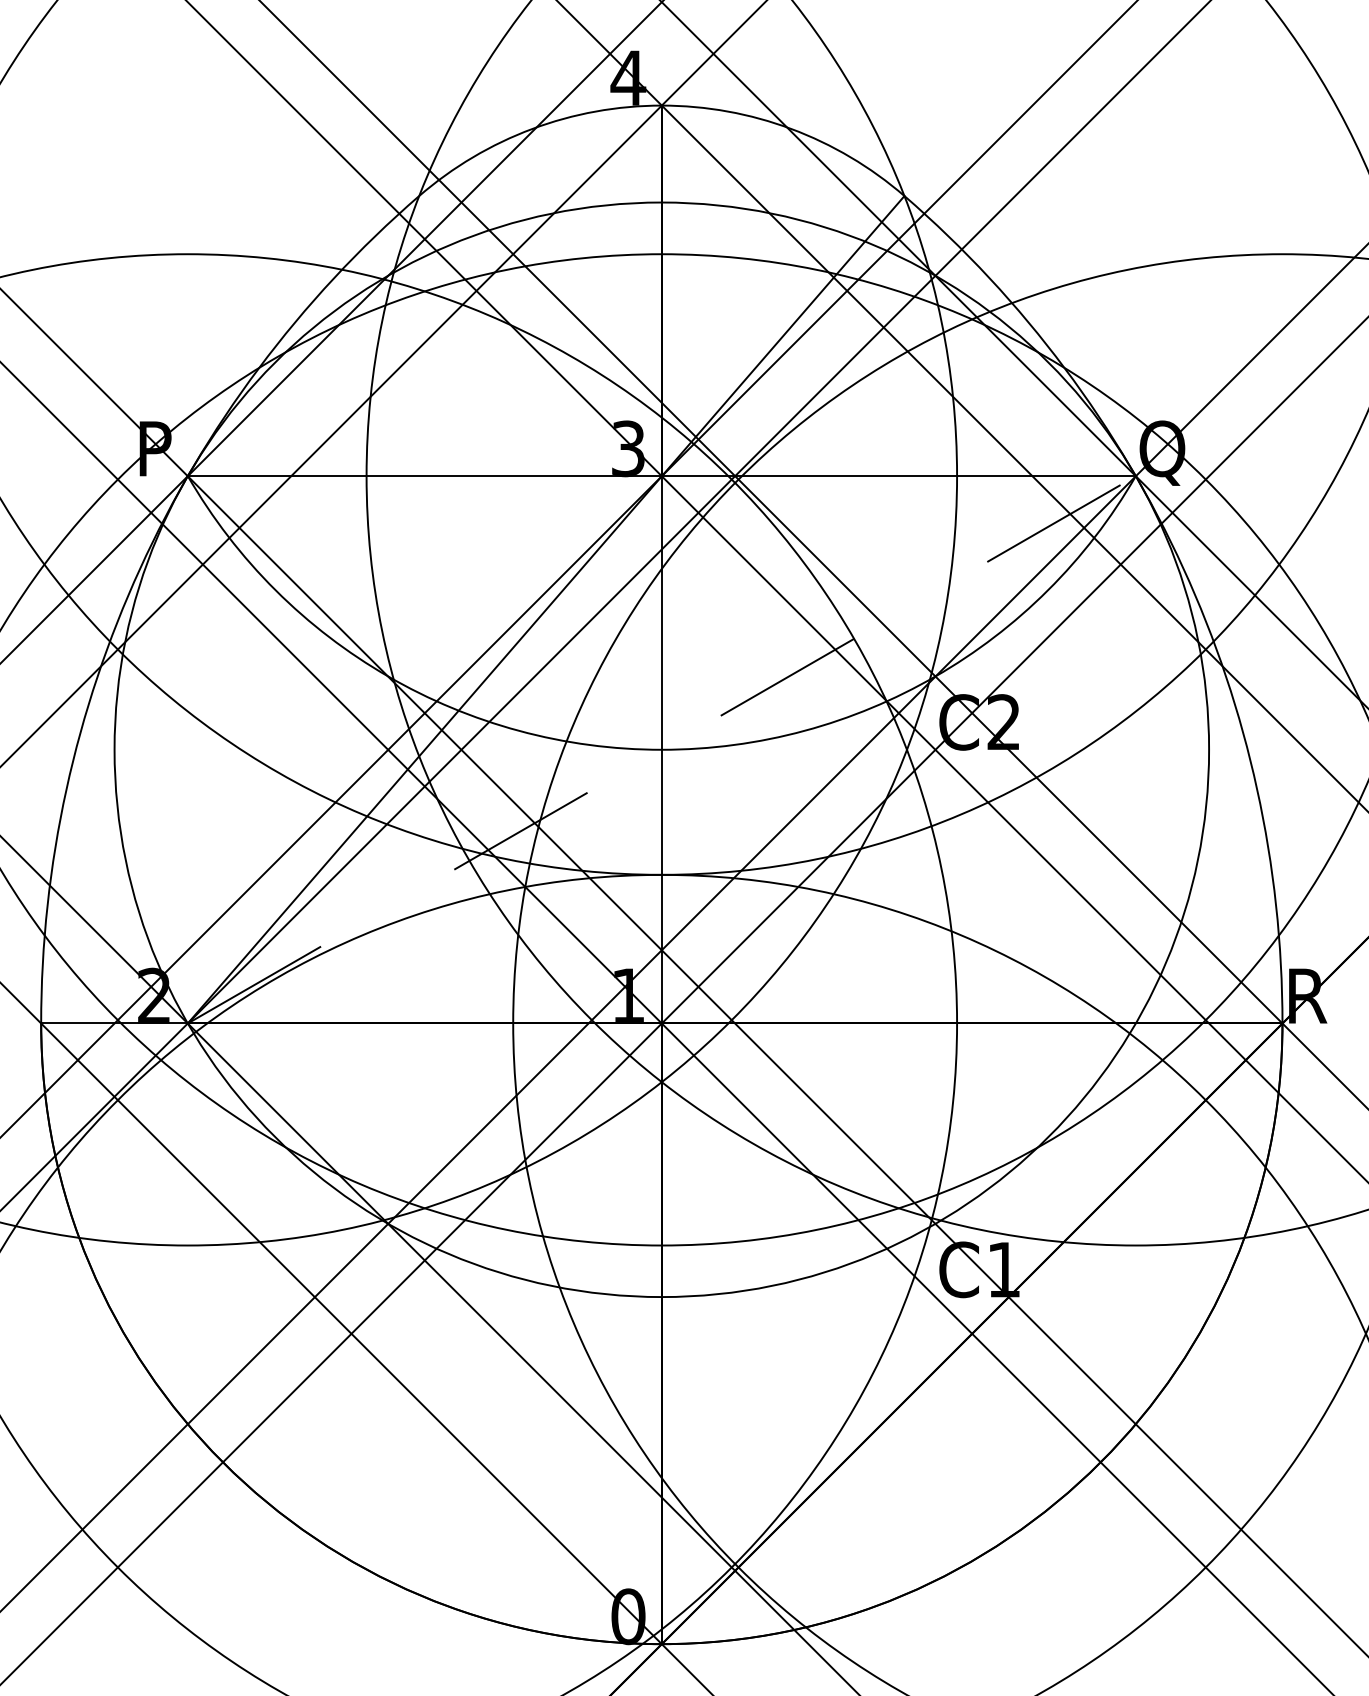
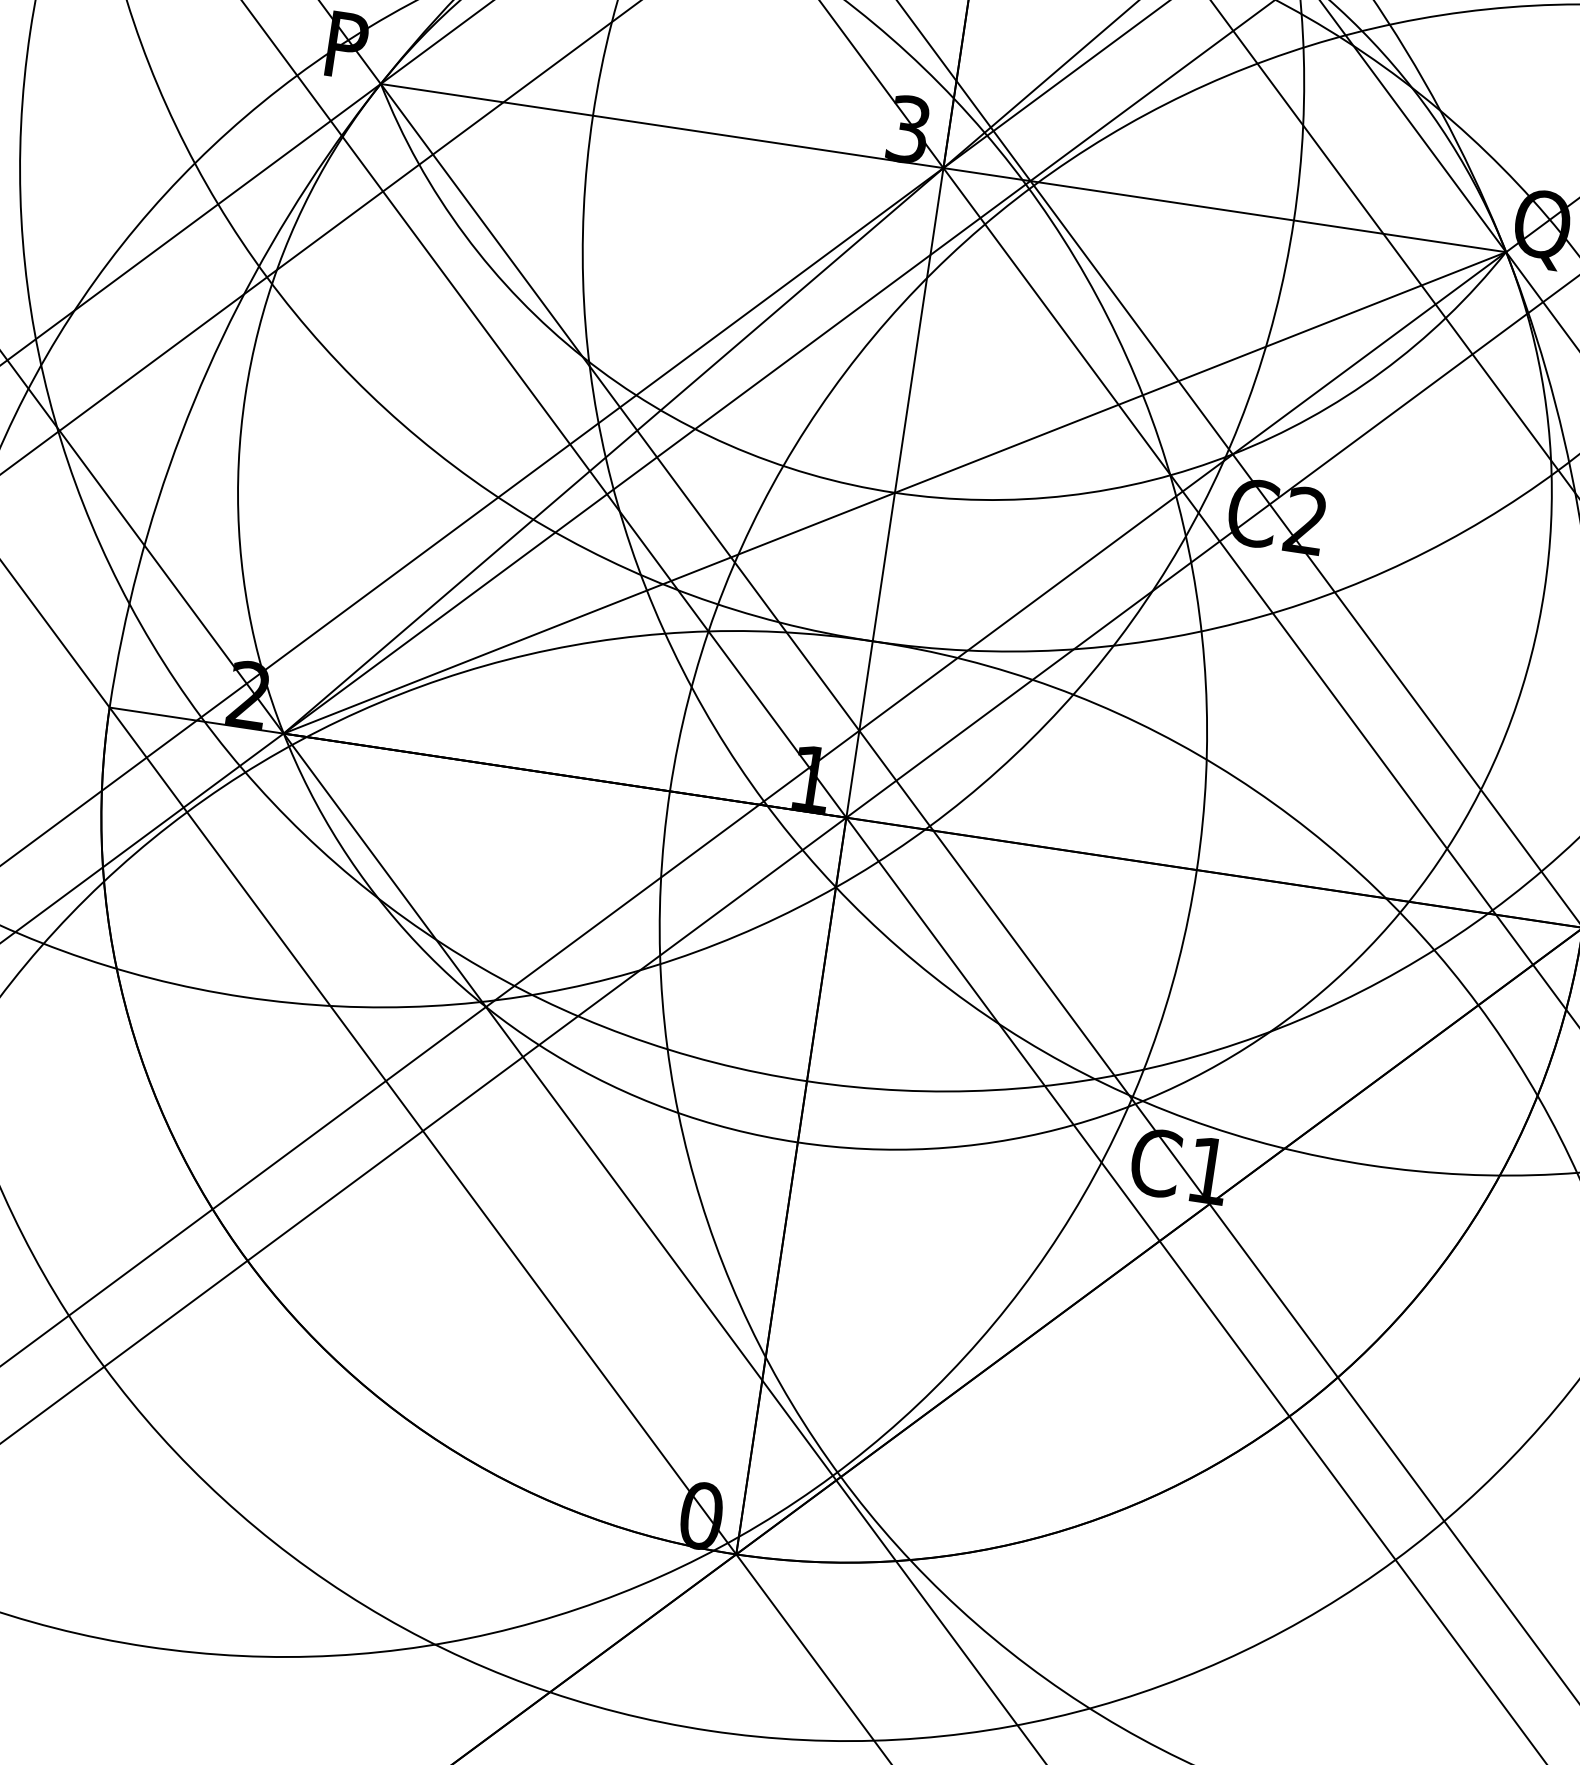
line: (662, 749) -> (895, 492), dashed -> solid

